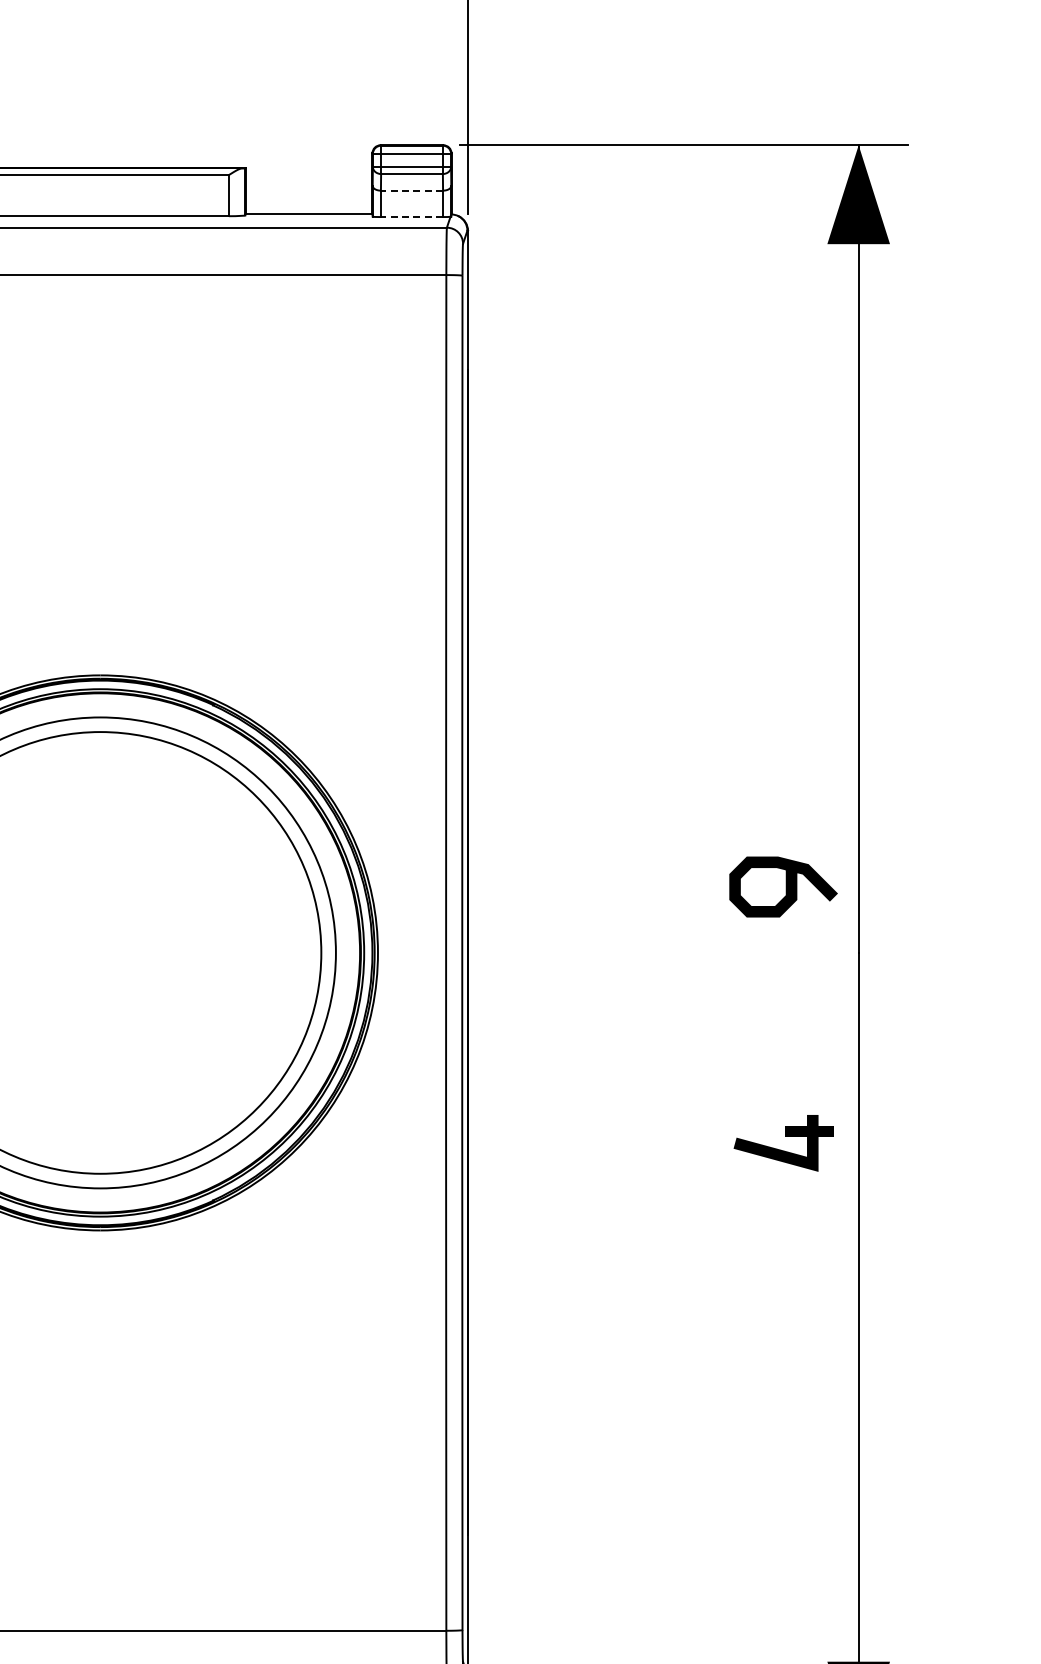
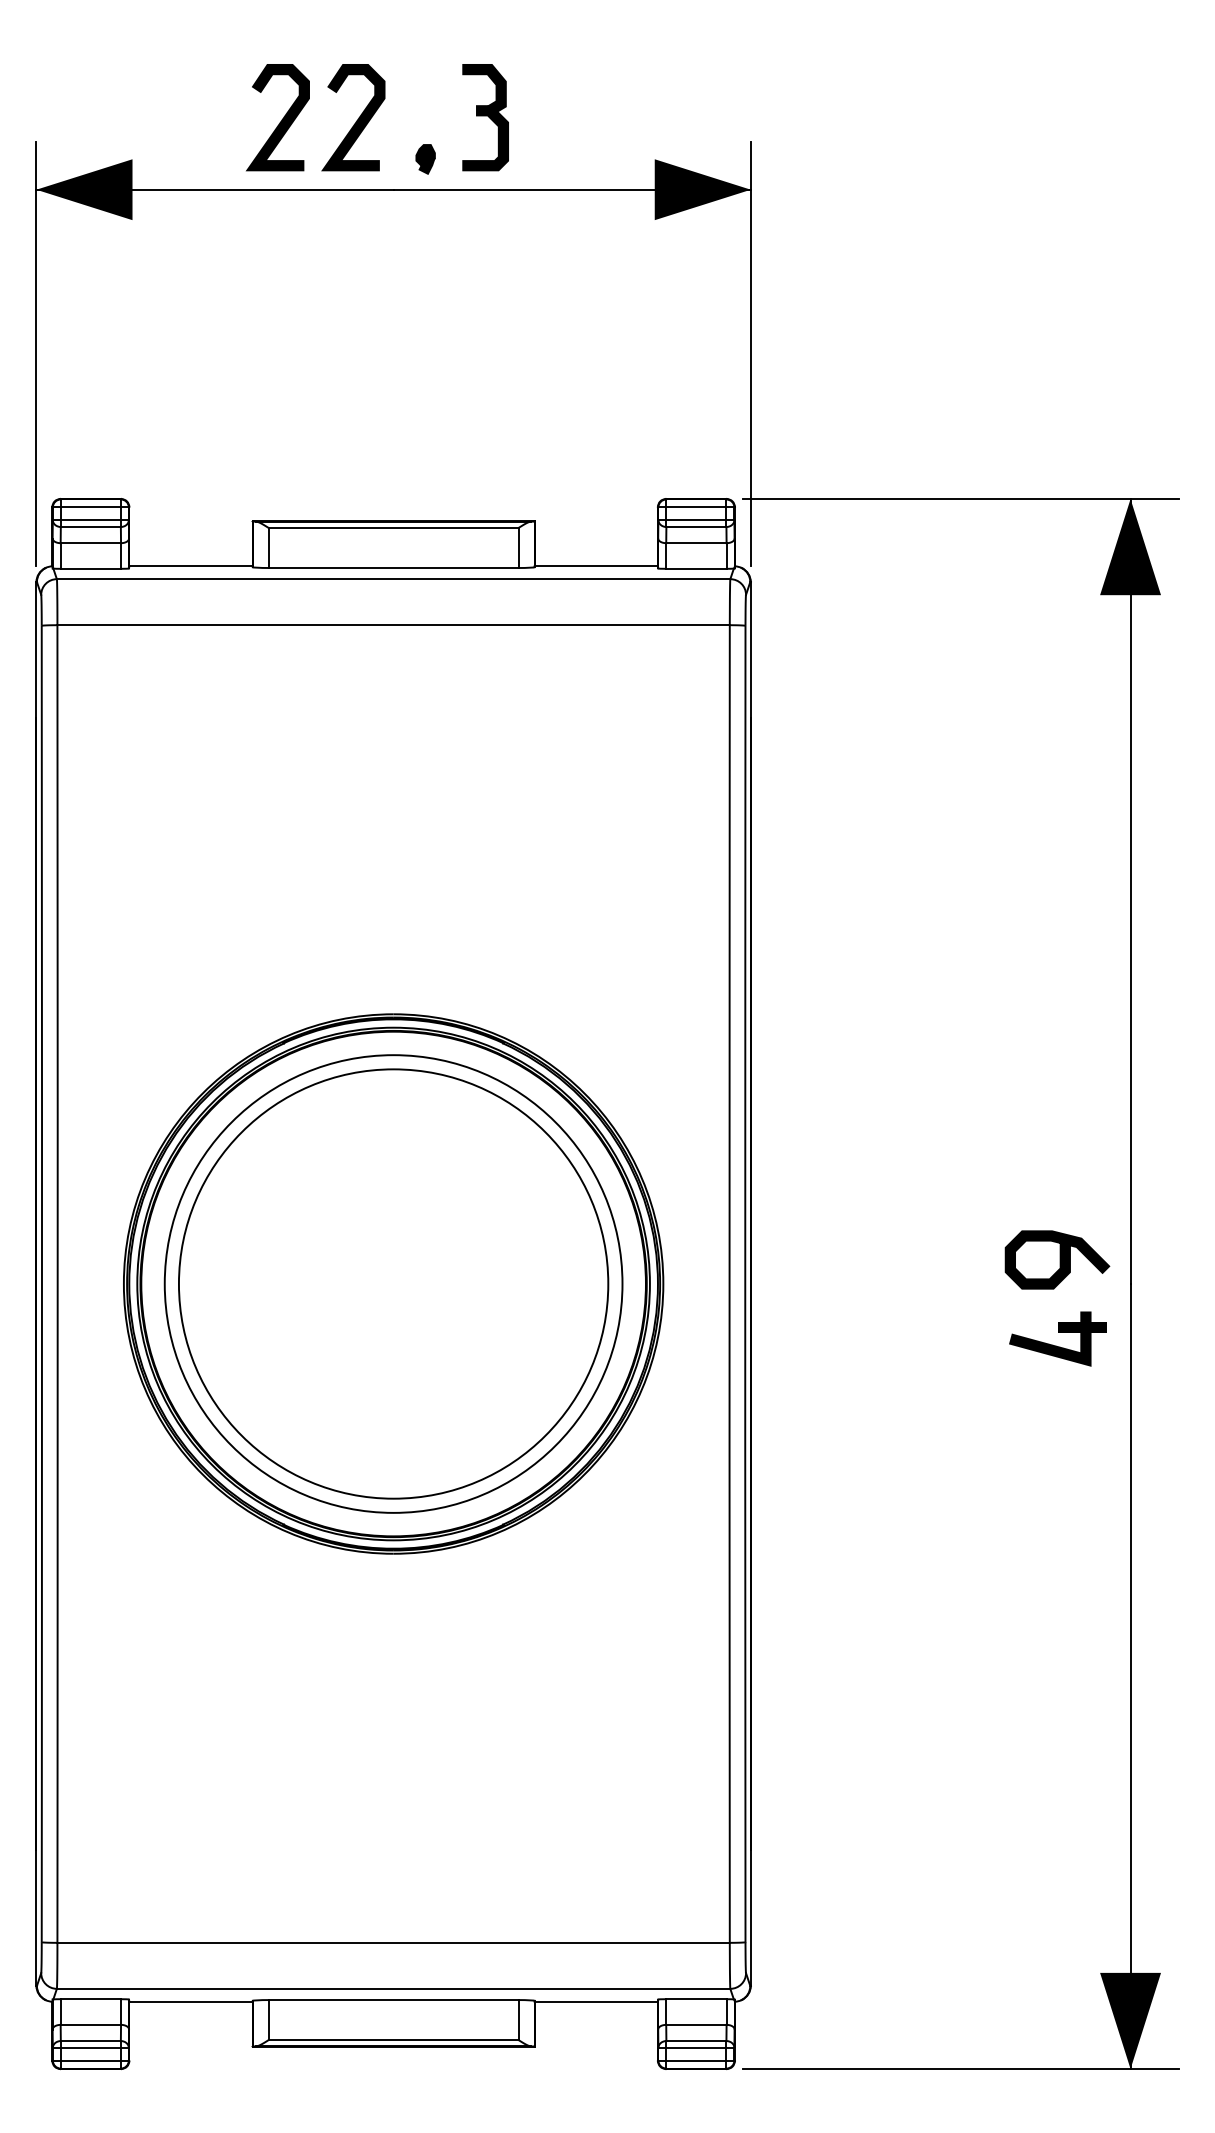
line: (411, 190) -> (695, 543), dashed -> solid
line: (411, 216) -> (695, 568), dashed -> solid
curve: (785, 886) -> (1059, 1259), moved
part: (784, 1136) -> (1058, 1332), moved

